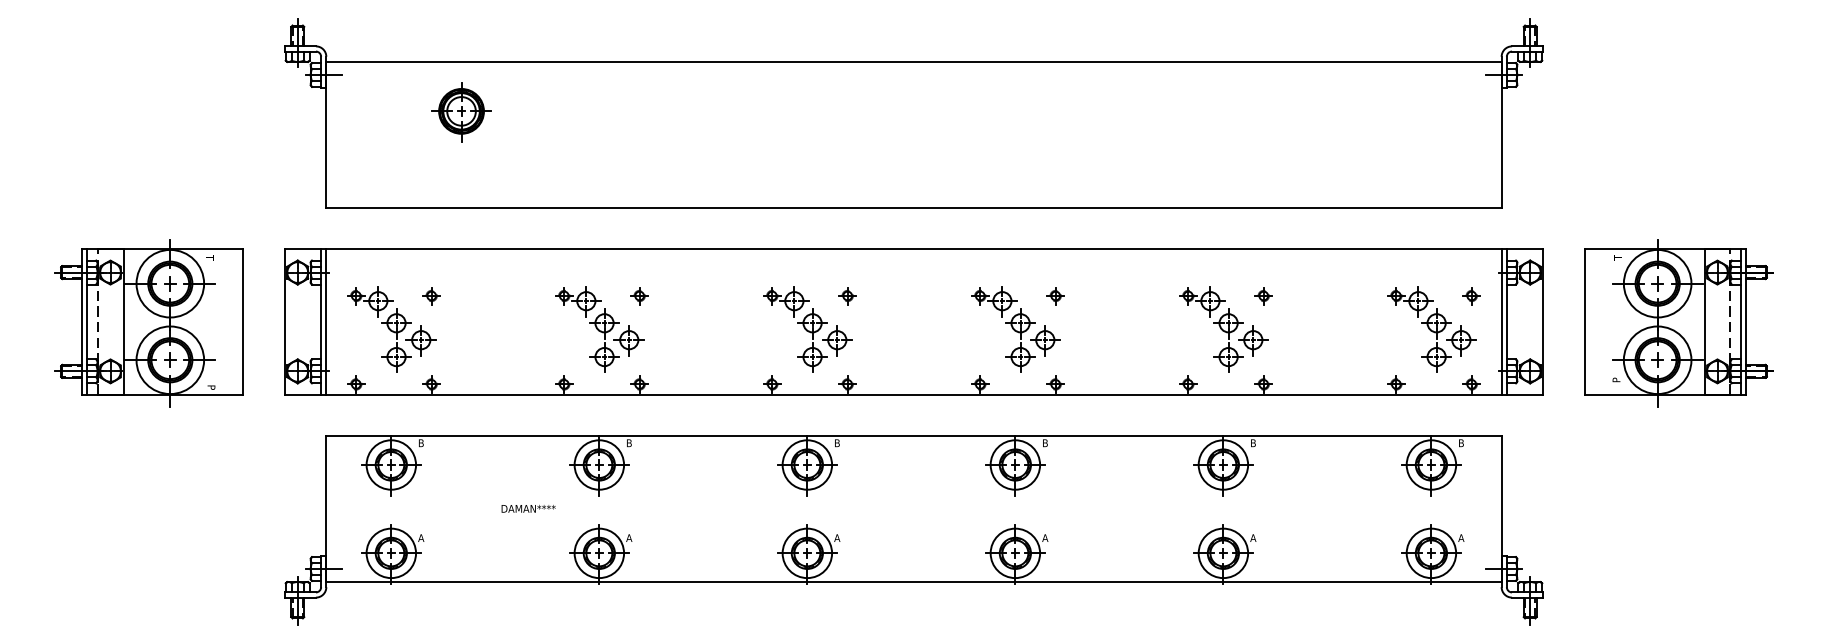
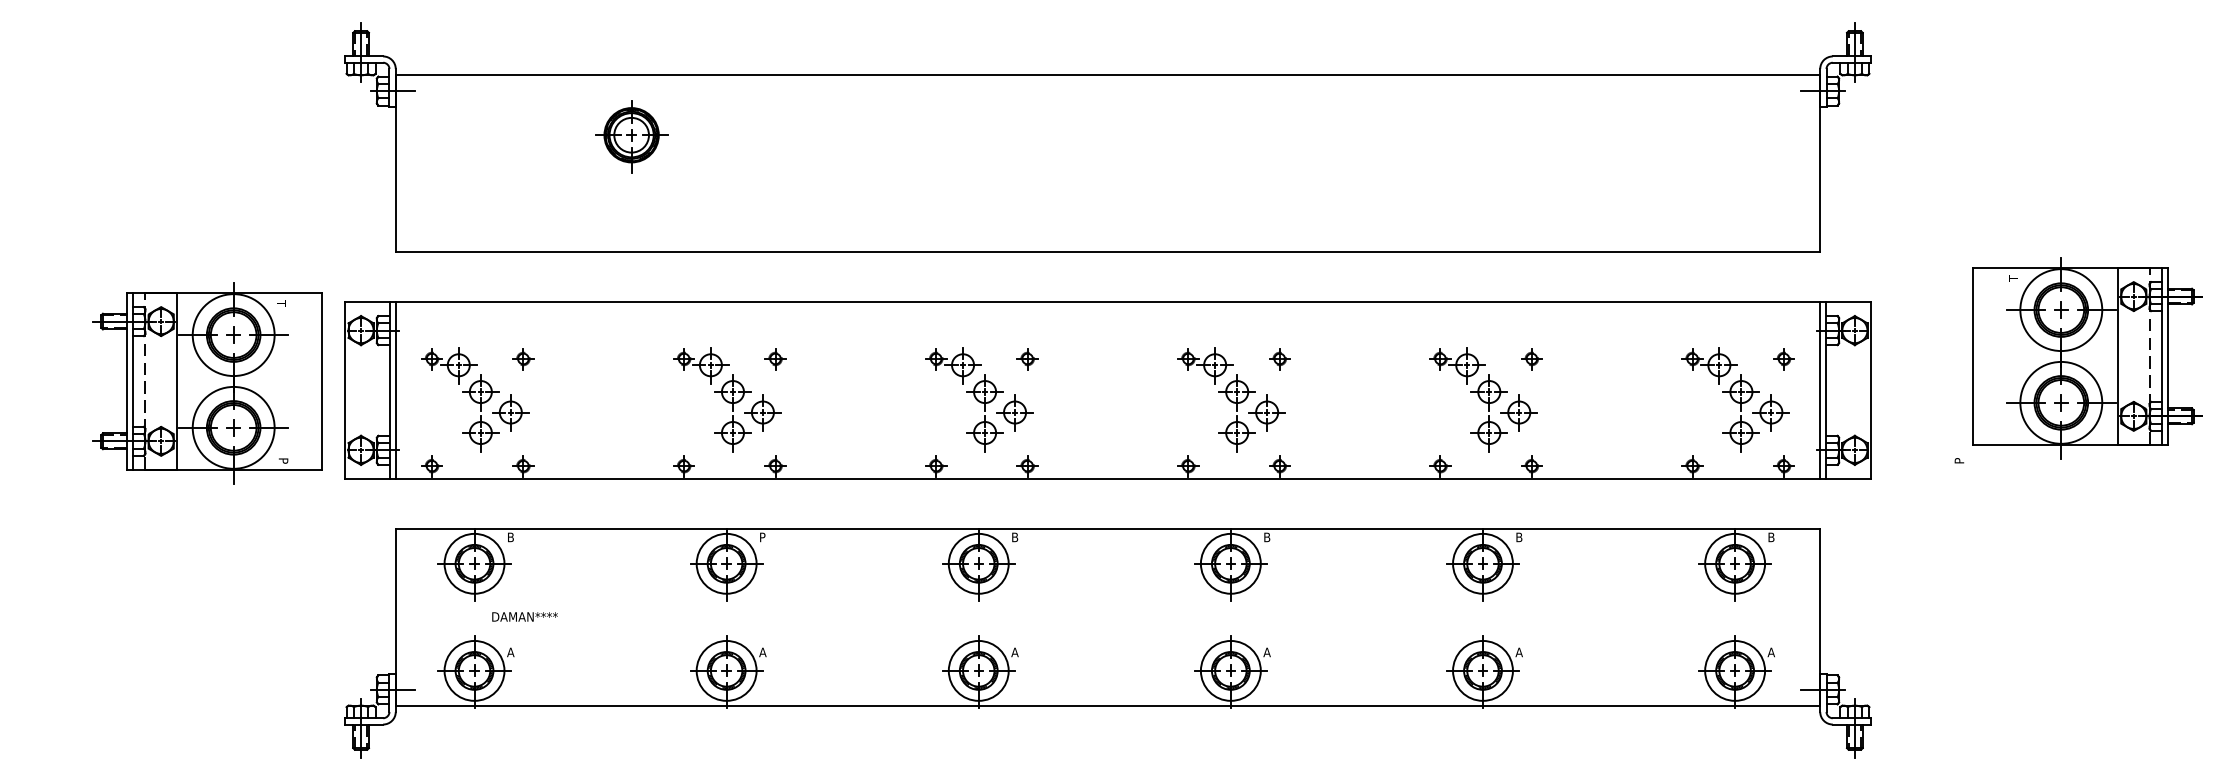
part: (461, 112) -> (631, 136), moved
part: (148, 323) -> (207, 383), moved
part: (1679, 323) -> (2087, 358), moved
text: (629, 443) -> (763, 537), B -> P
text: (528, 508) -> (524, 616), moved

